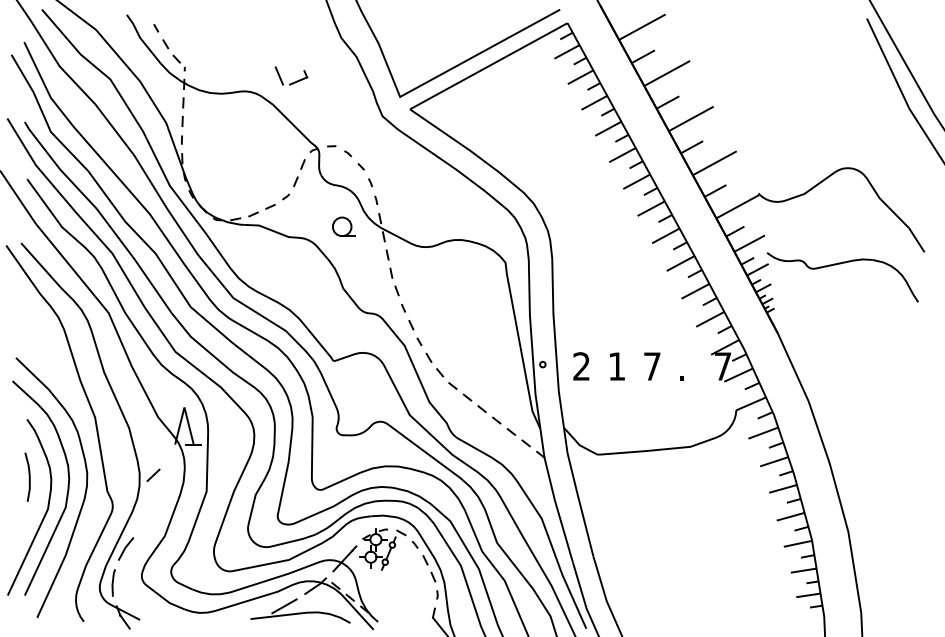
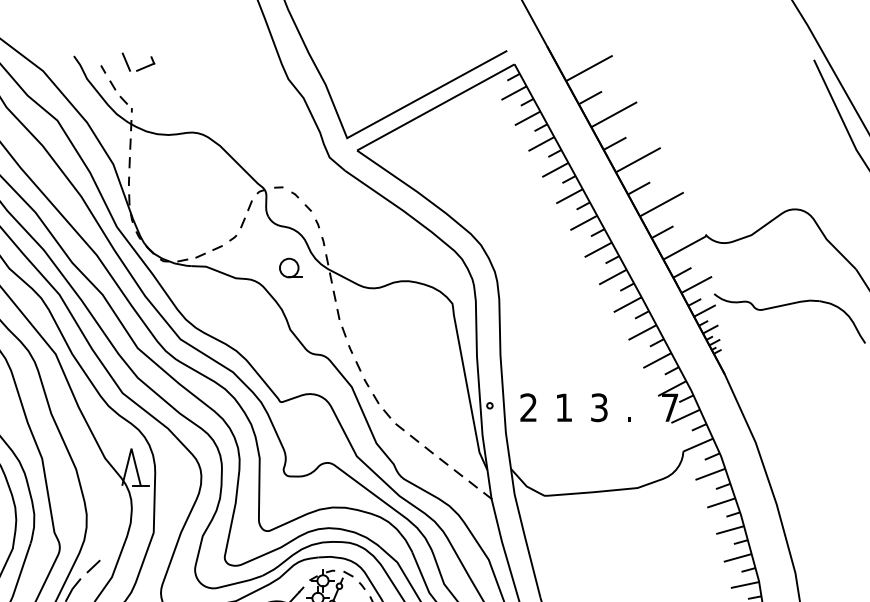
part: (294, 81) -> (141, 67), moved
text: (652, 366) -> (599, 407), 7 -> 3
line: (153, 475) -> (93, 566), moved

